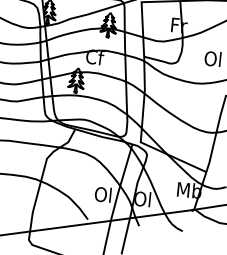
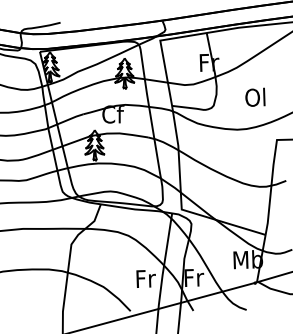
text: (102, 194) -> (144, 278), Ol -> Fr
text: (142, 198) -> (193, 277), Ol -> Fr

